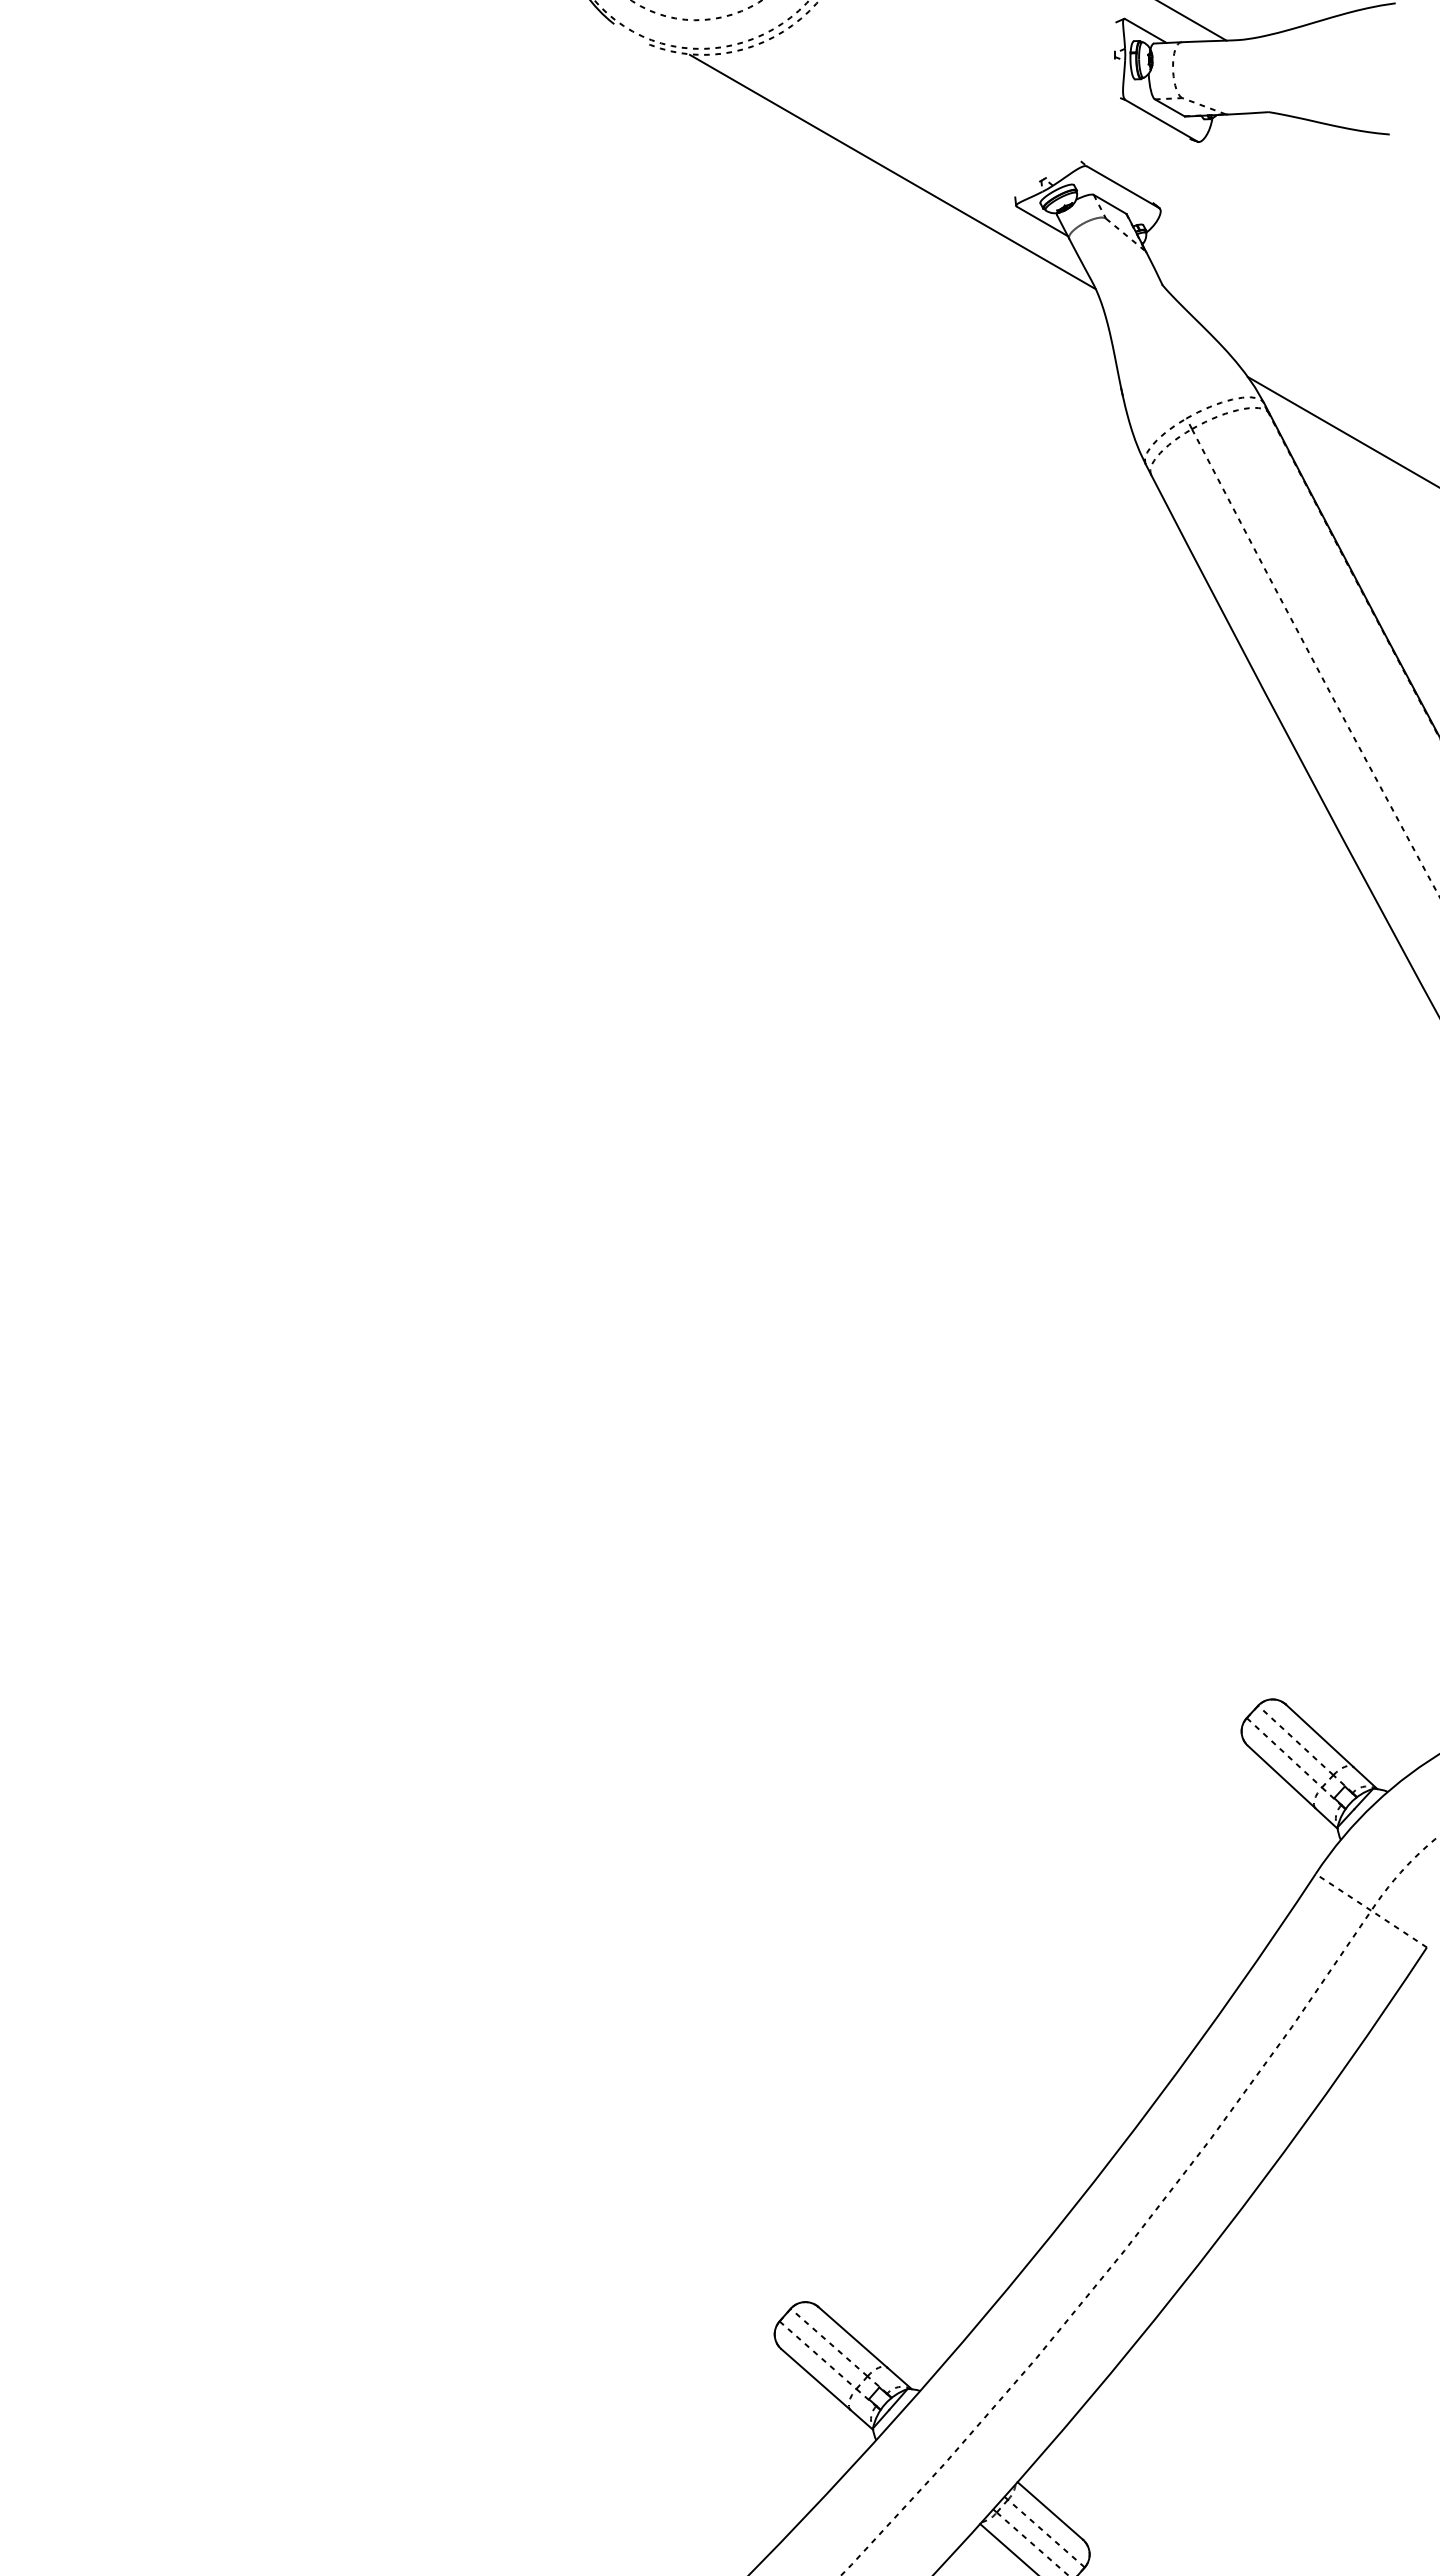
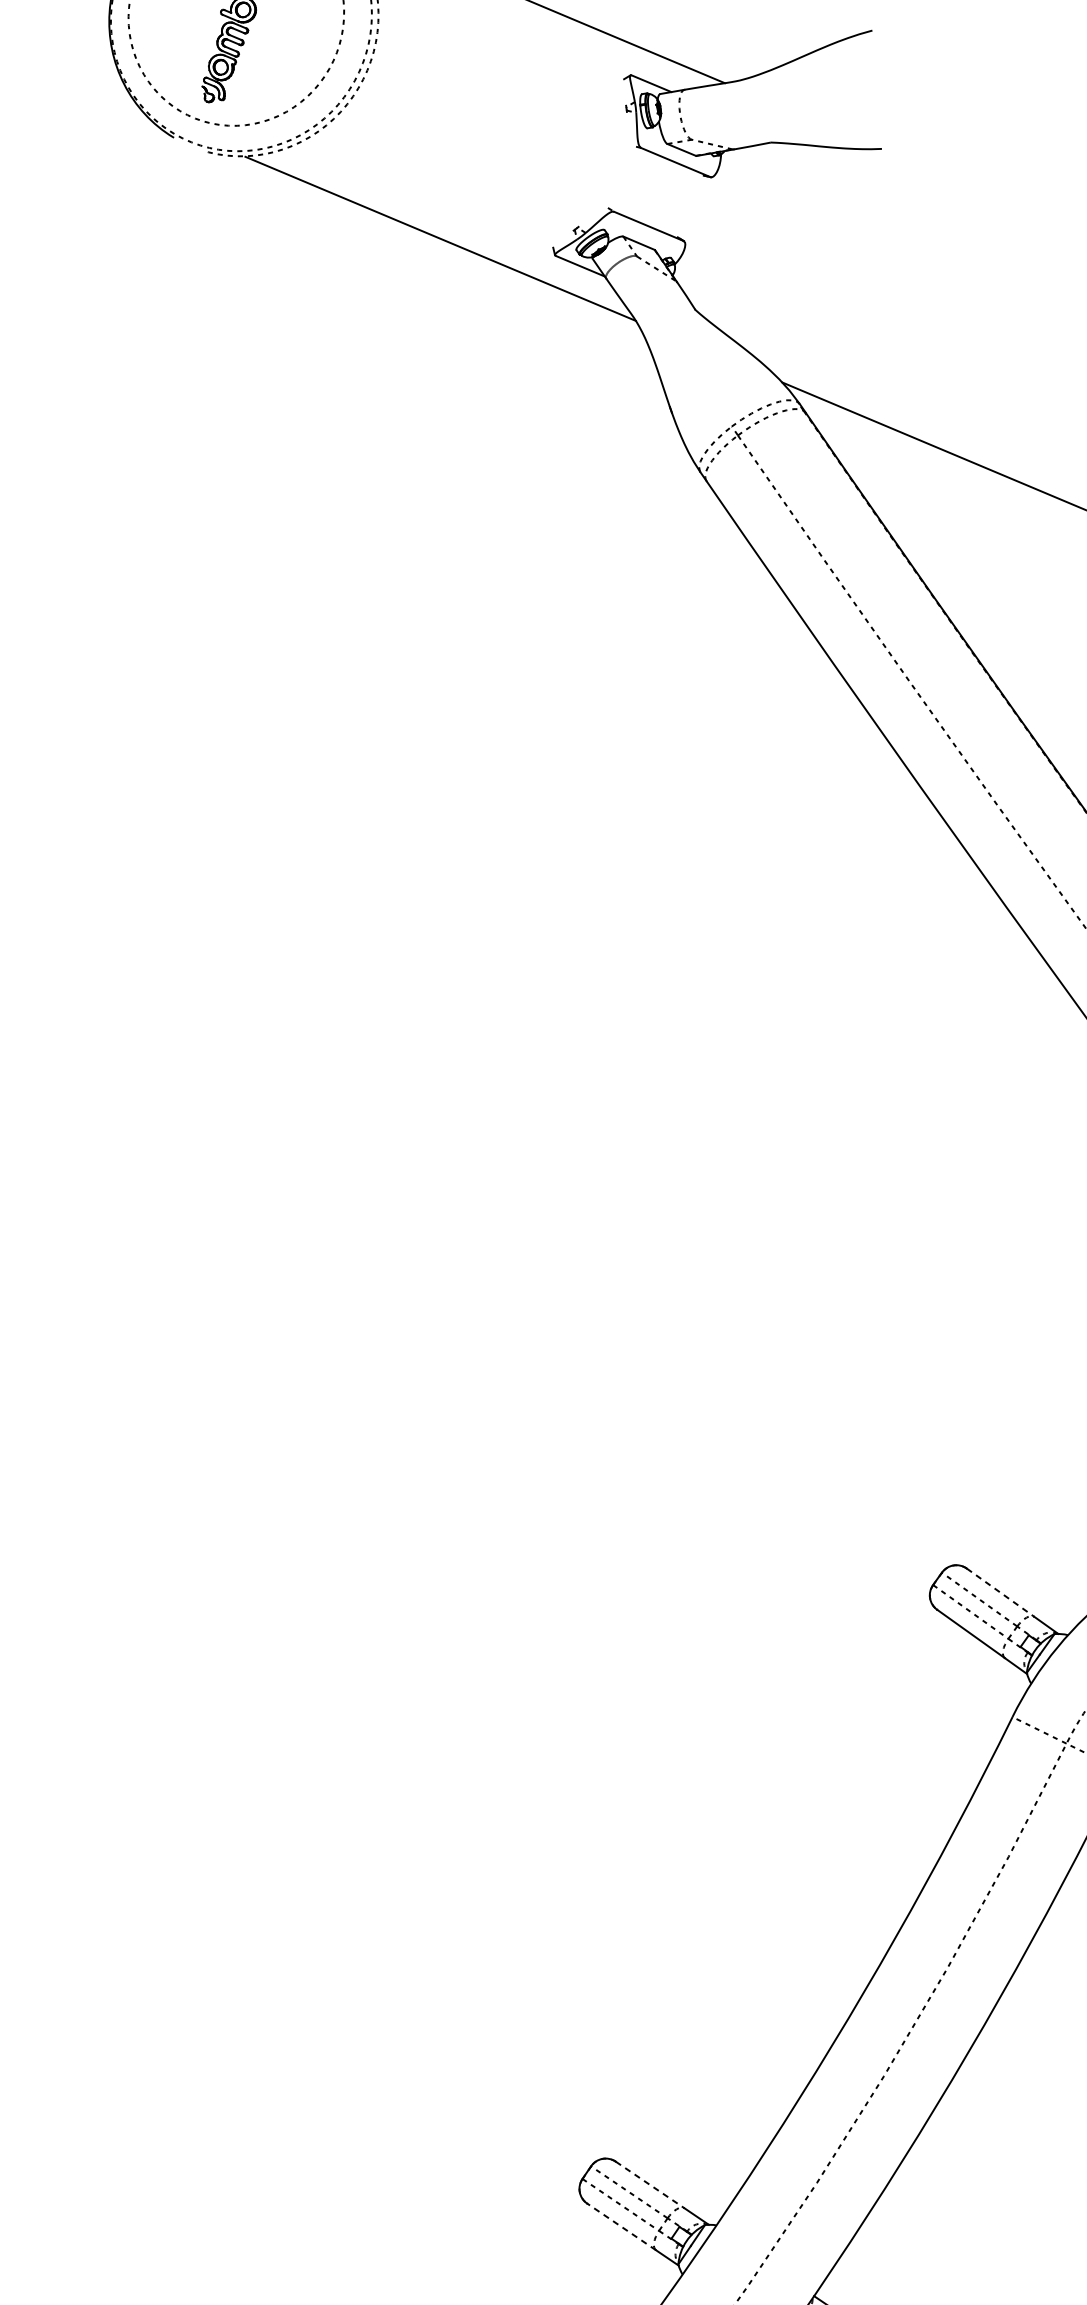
line: (1319, 1735) -> (1000, 1592), solid -> dashed
line: (853, 2337) -> (650, 2185), solid -> dashed
line: (815, 2379) -> (621, 2226), solid -> dashed

